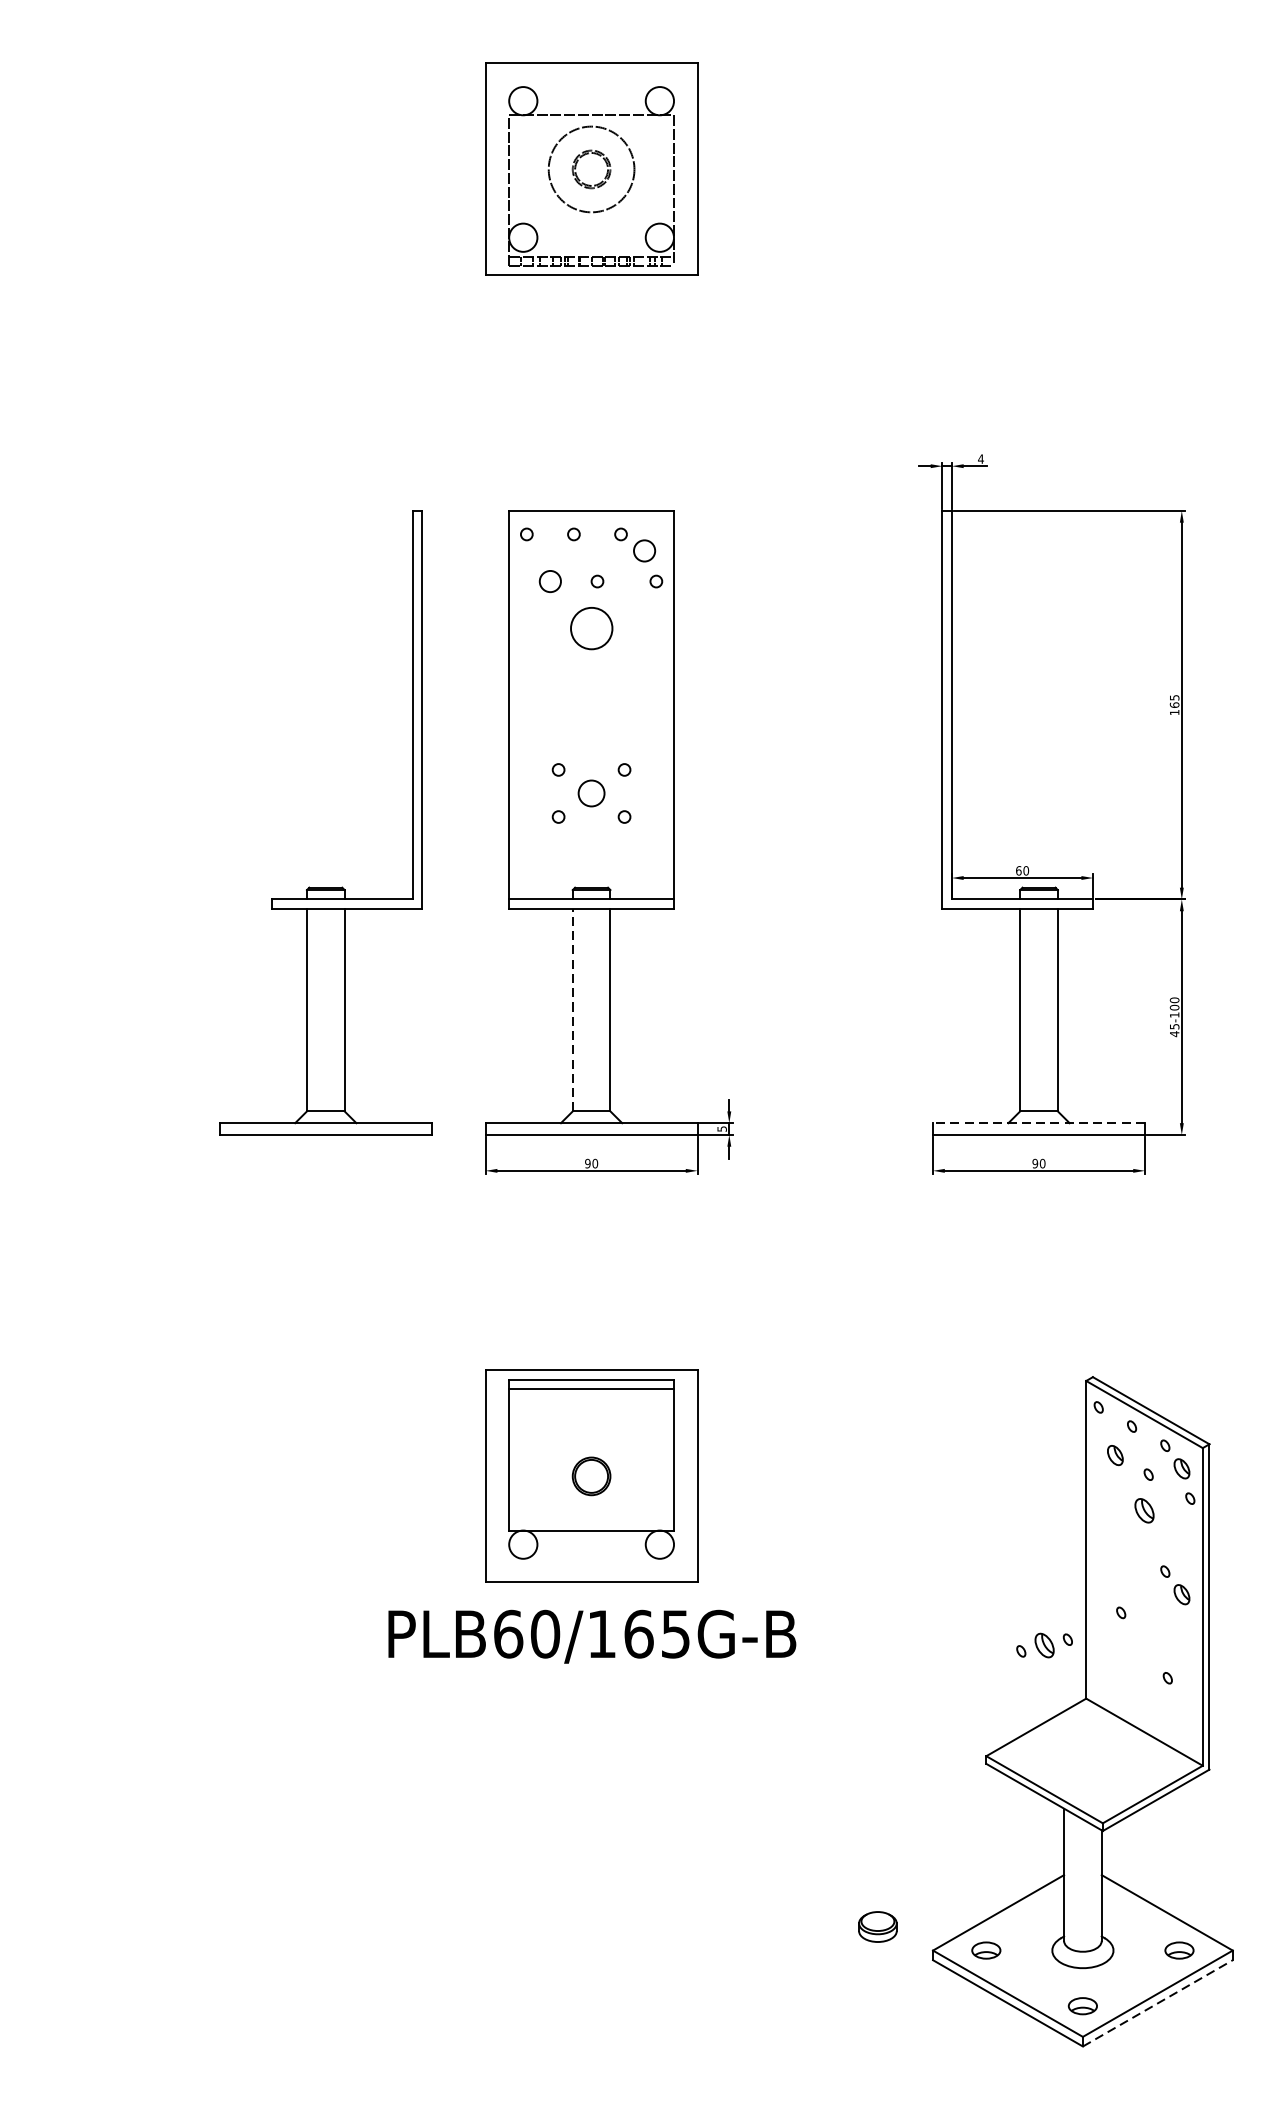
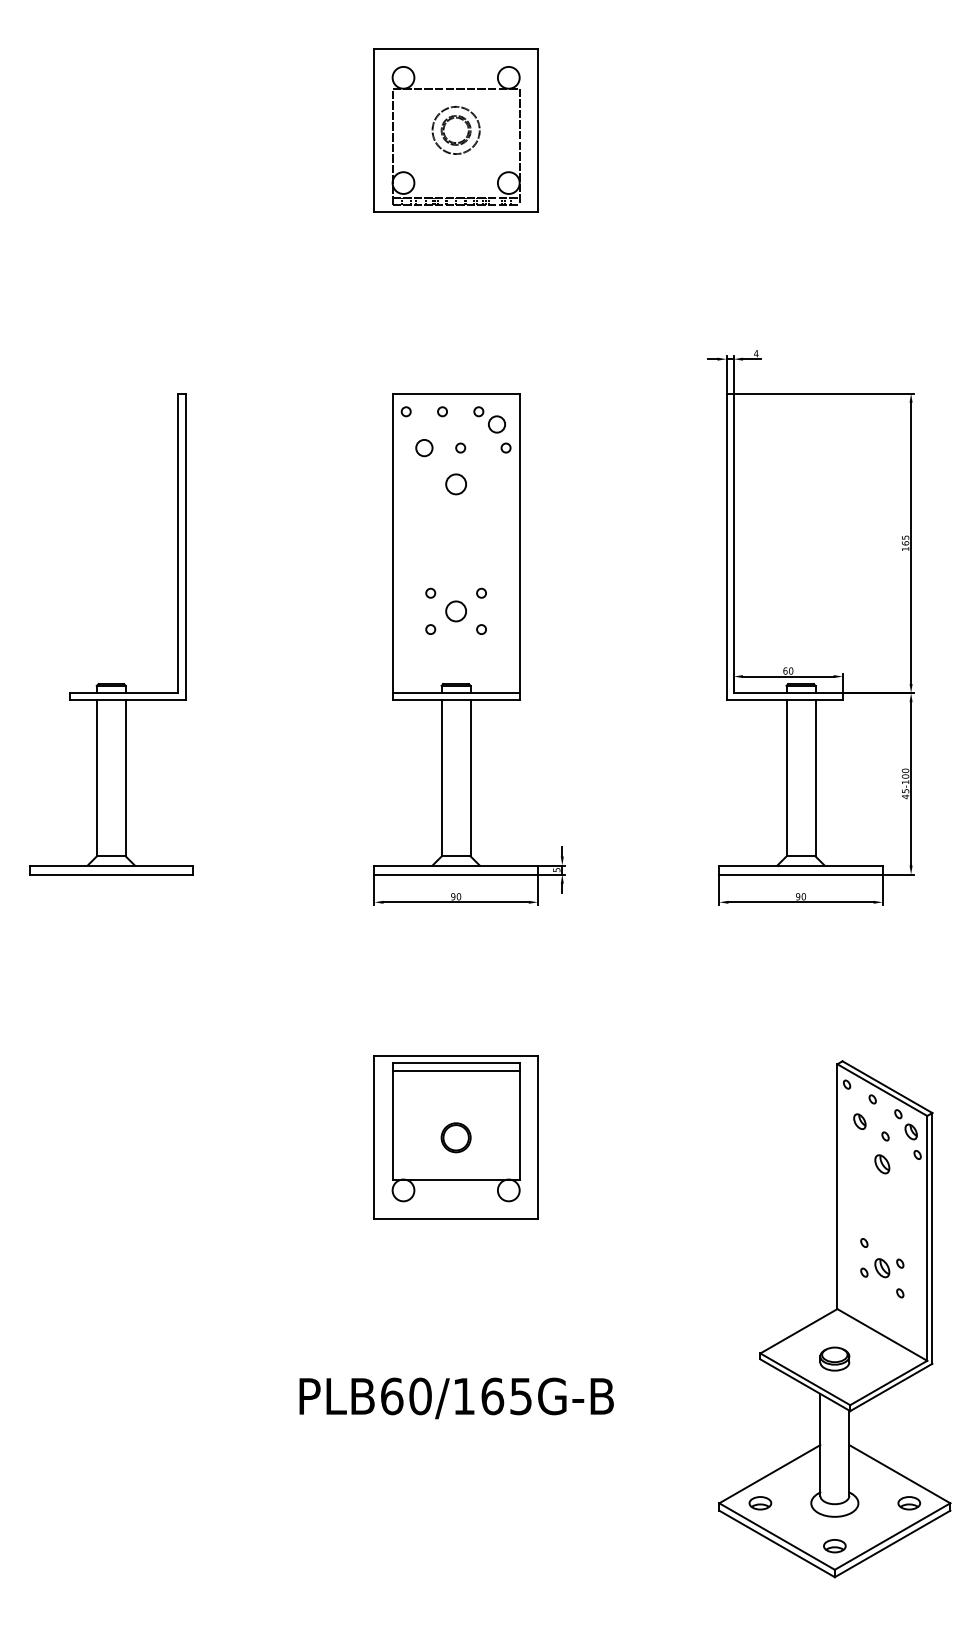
circle: (590, 169) -> (455, 130), size x0.71
circle: (590, 628) -> (455, 484), size x0.62
part: (326, 886) -> (111, 683), moved
line: (572, 1008) -> (441, 777), dashed -> solid
line: (1039, 1123) -> (801, 865), dashed -> solid
part: (1174, 1584) -> (905, 1221), removed
text: (592, 1636) -> (456, 1398), moved
part: (1044, 1645) -> (882, 1268), moved
part: (877, 1926) -> (834, 1358), moved
line: (1157, 2002) -> (892, 1543), dashed -> solid

